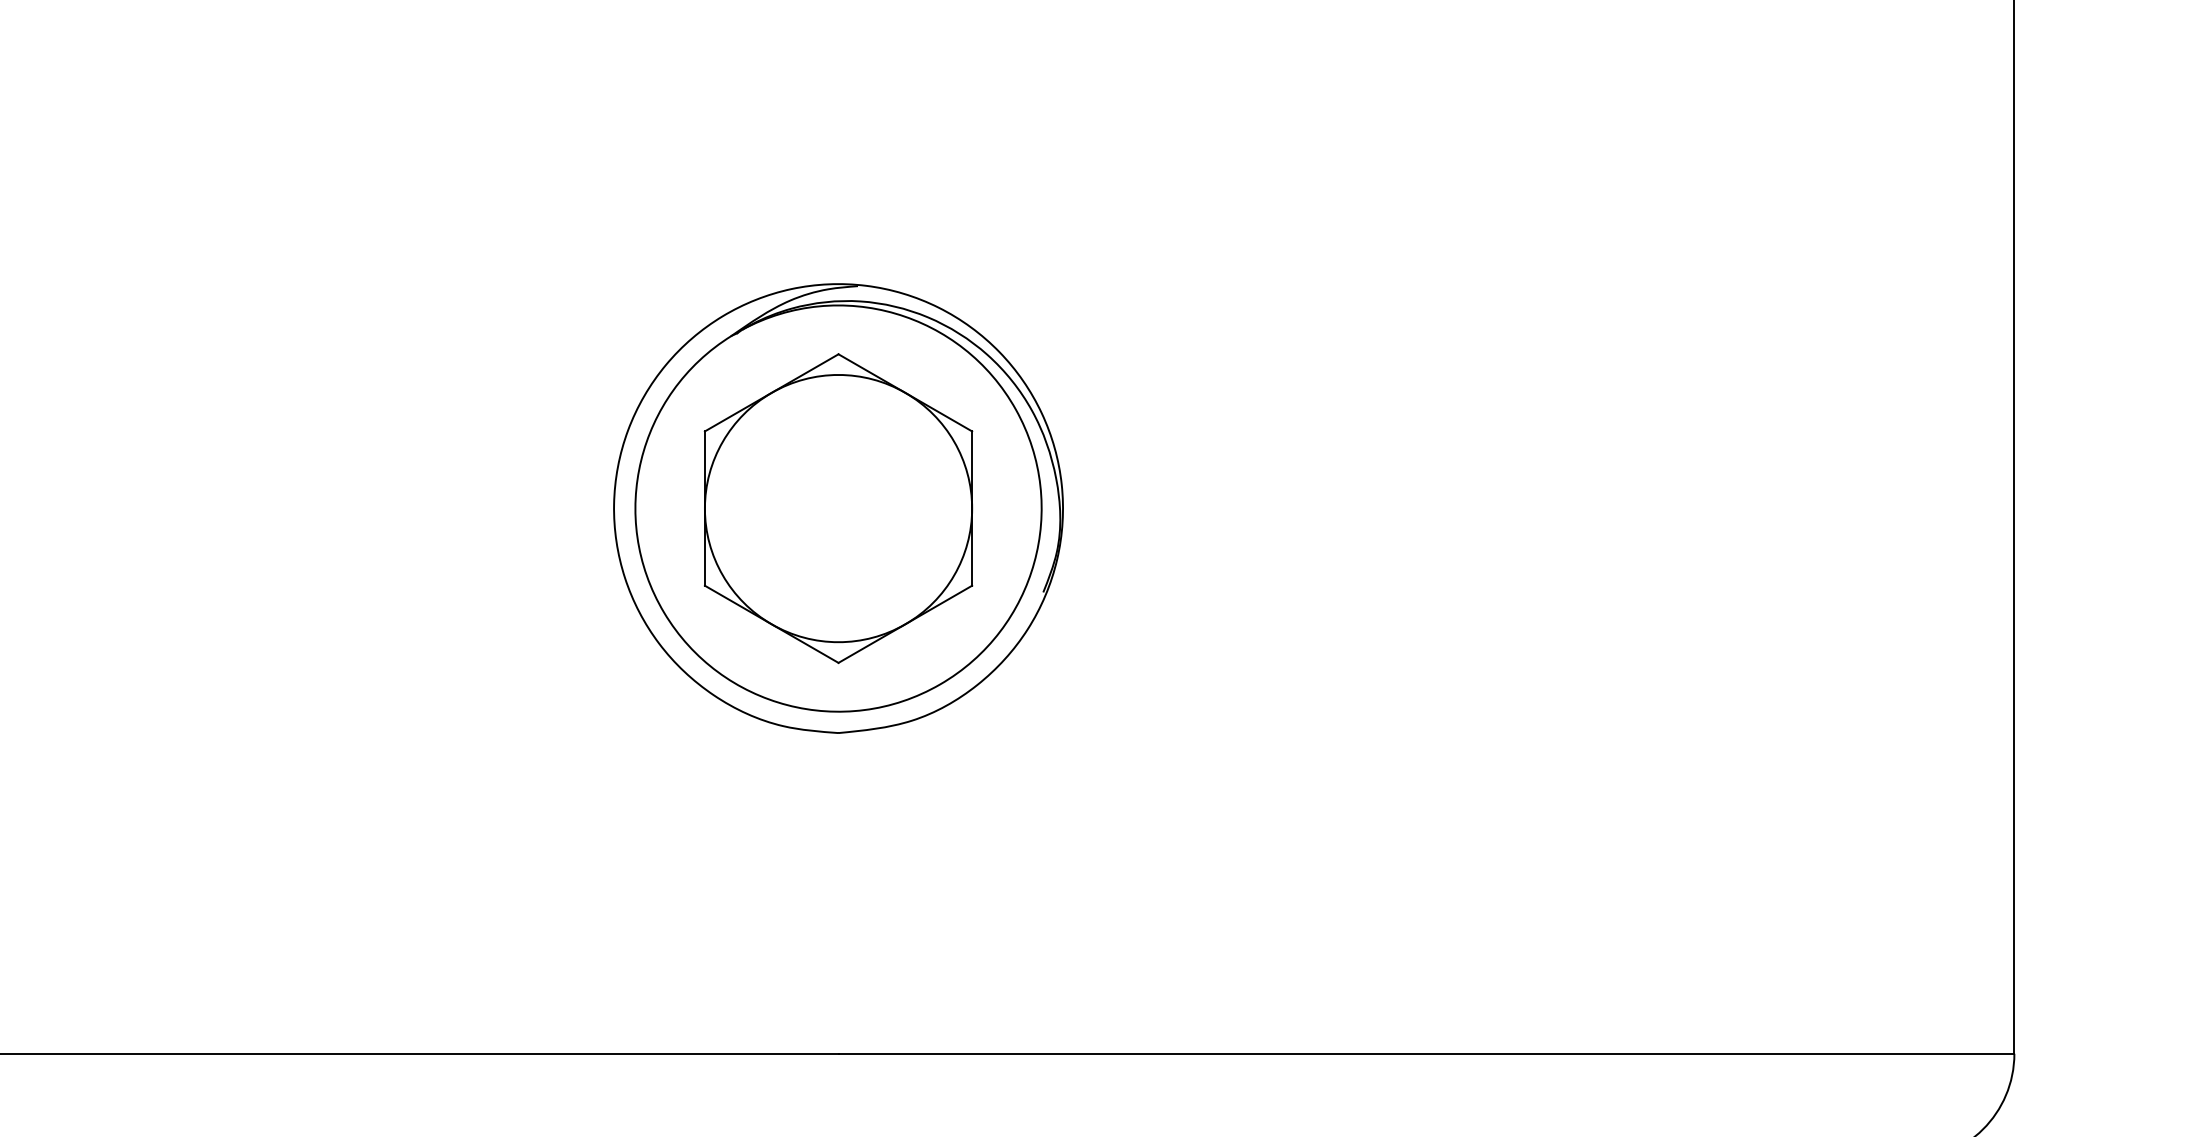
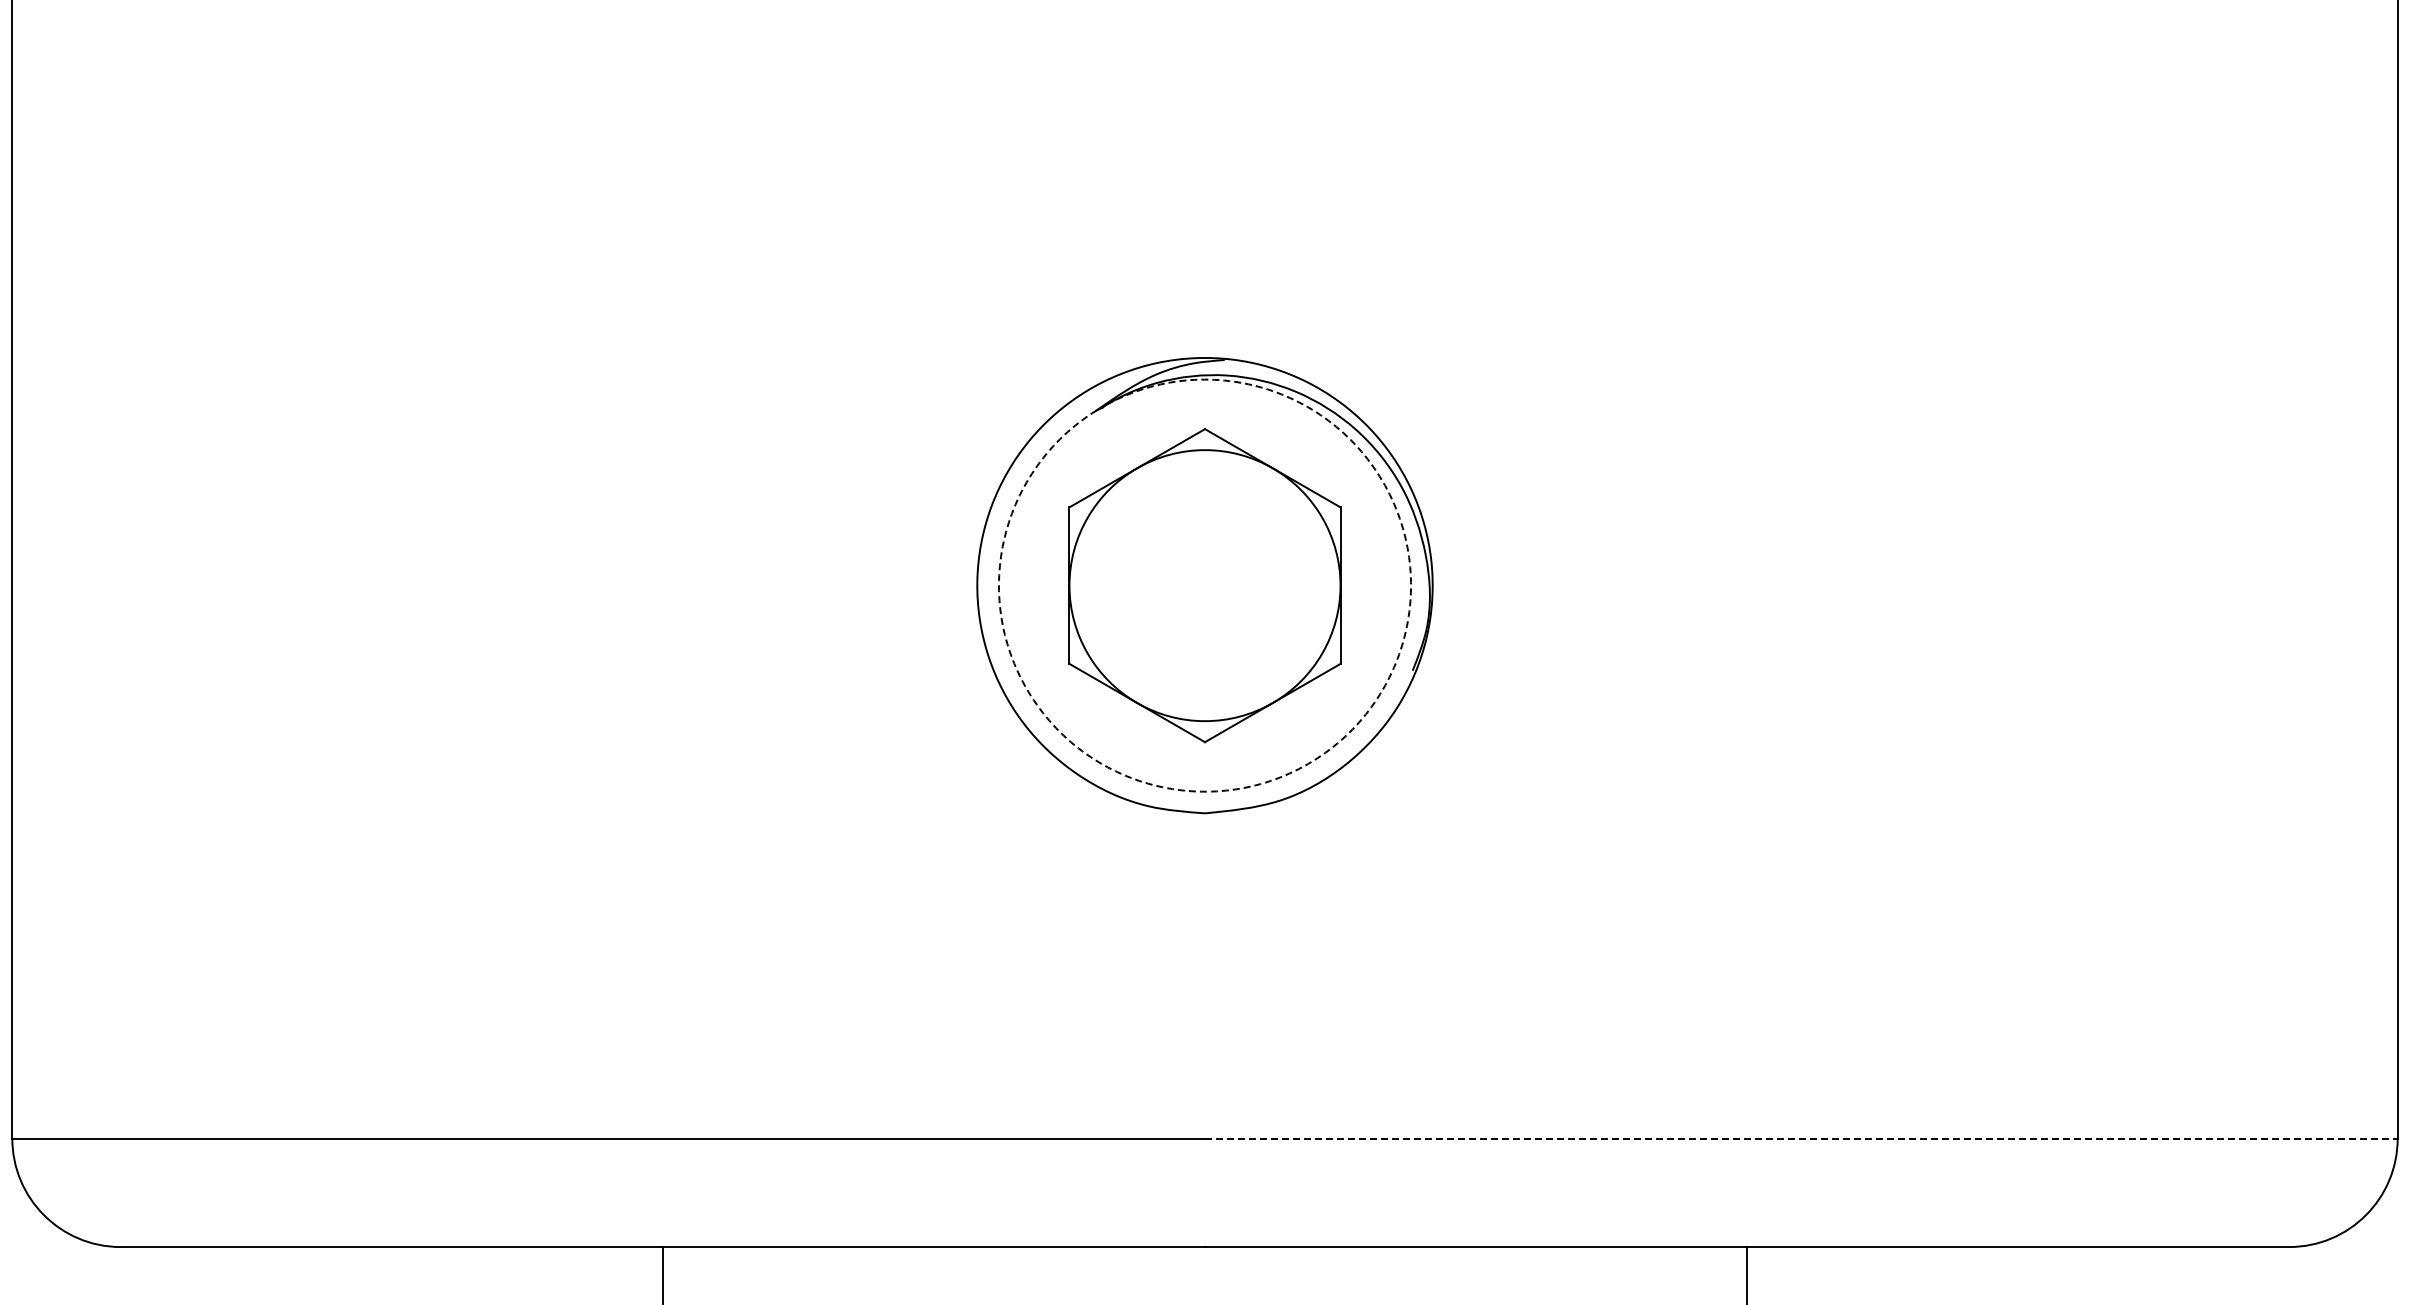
arc: (940, 684) -> (1308, 764), solid -> dashed
line: (1426, 1053) -> (1801, 1138), solid -> dashed

